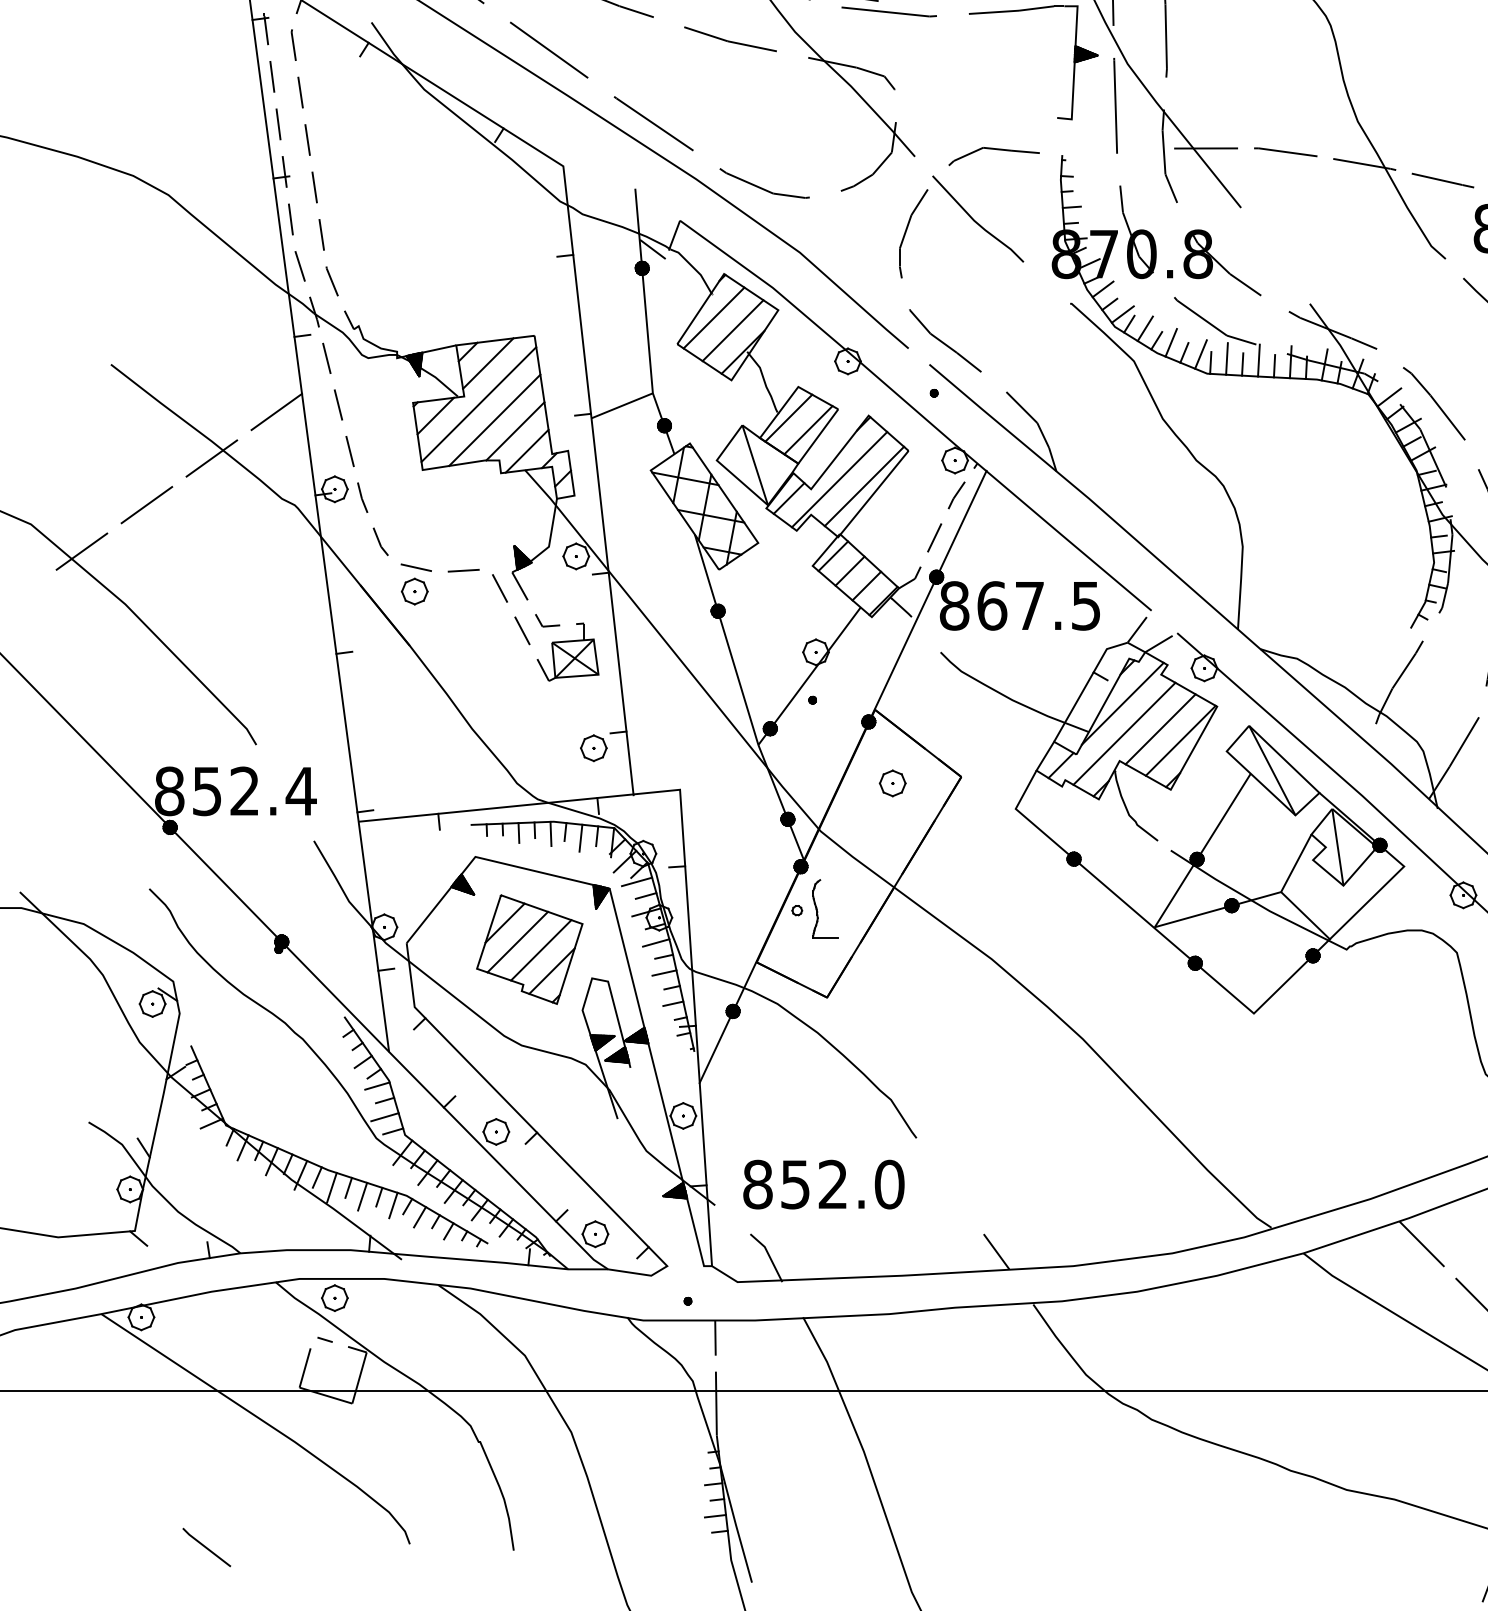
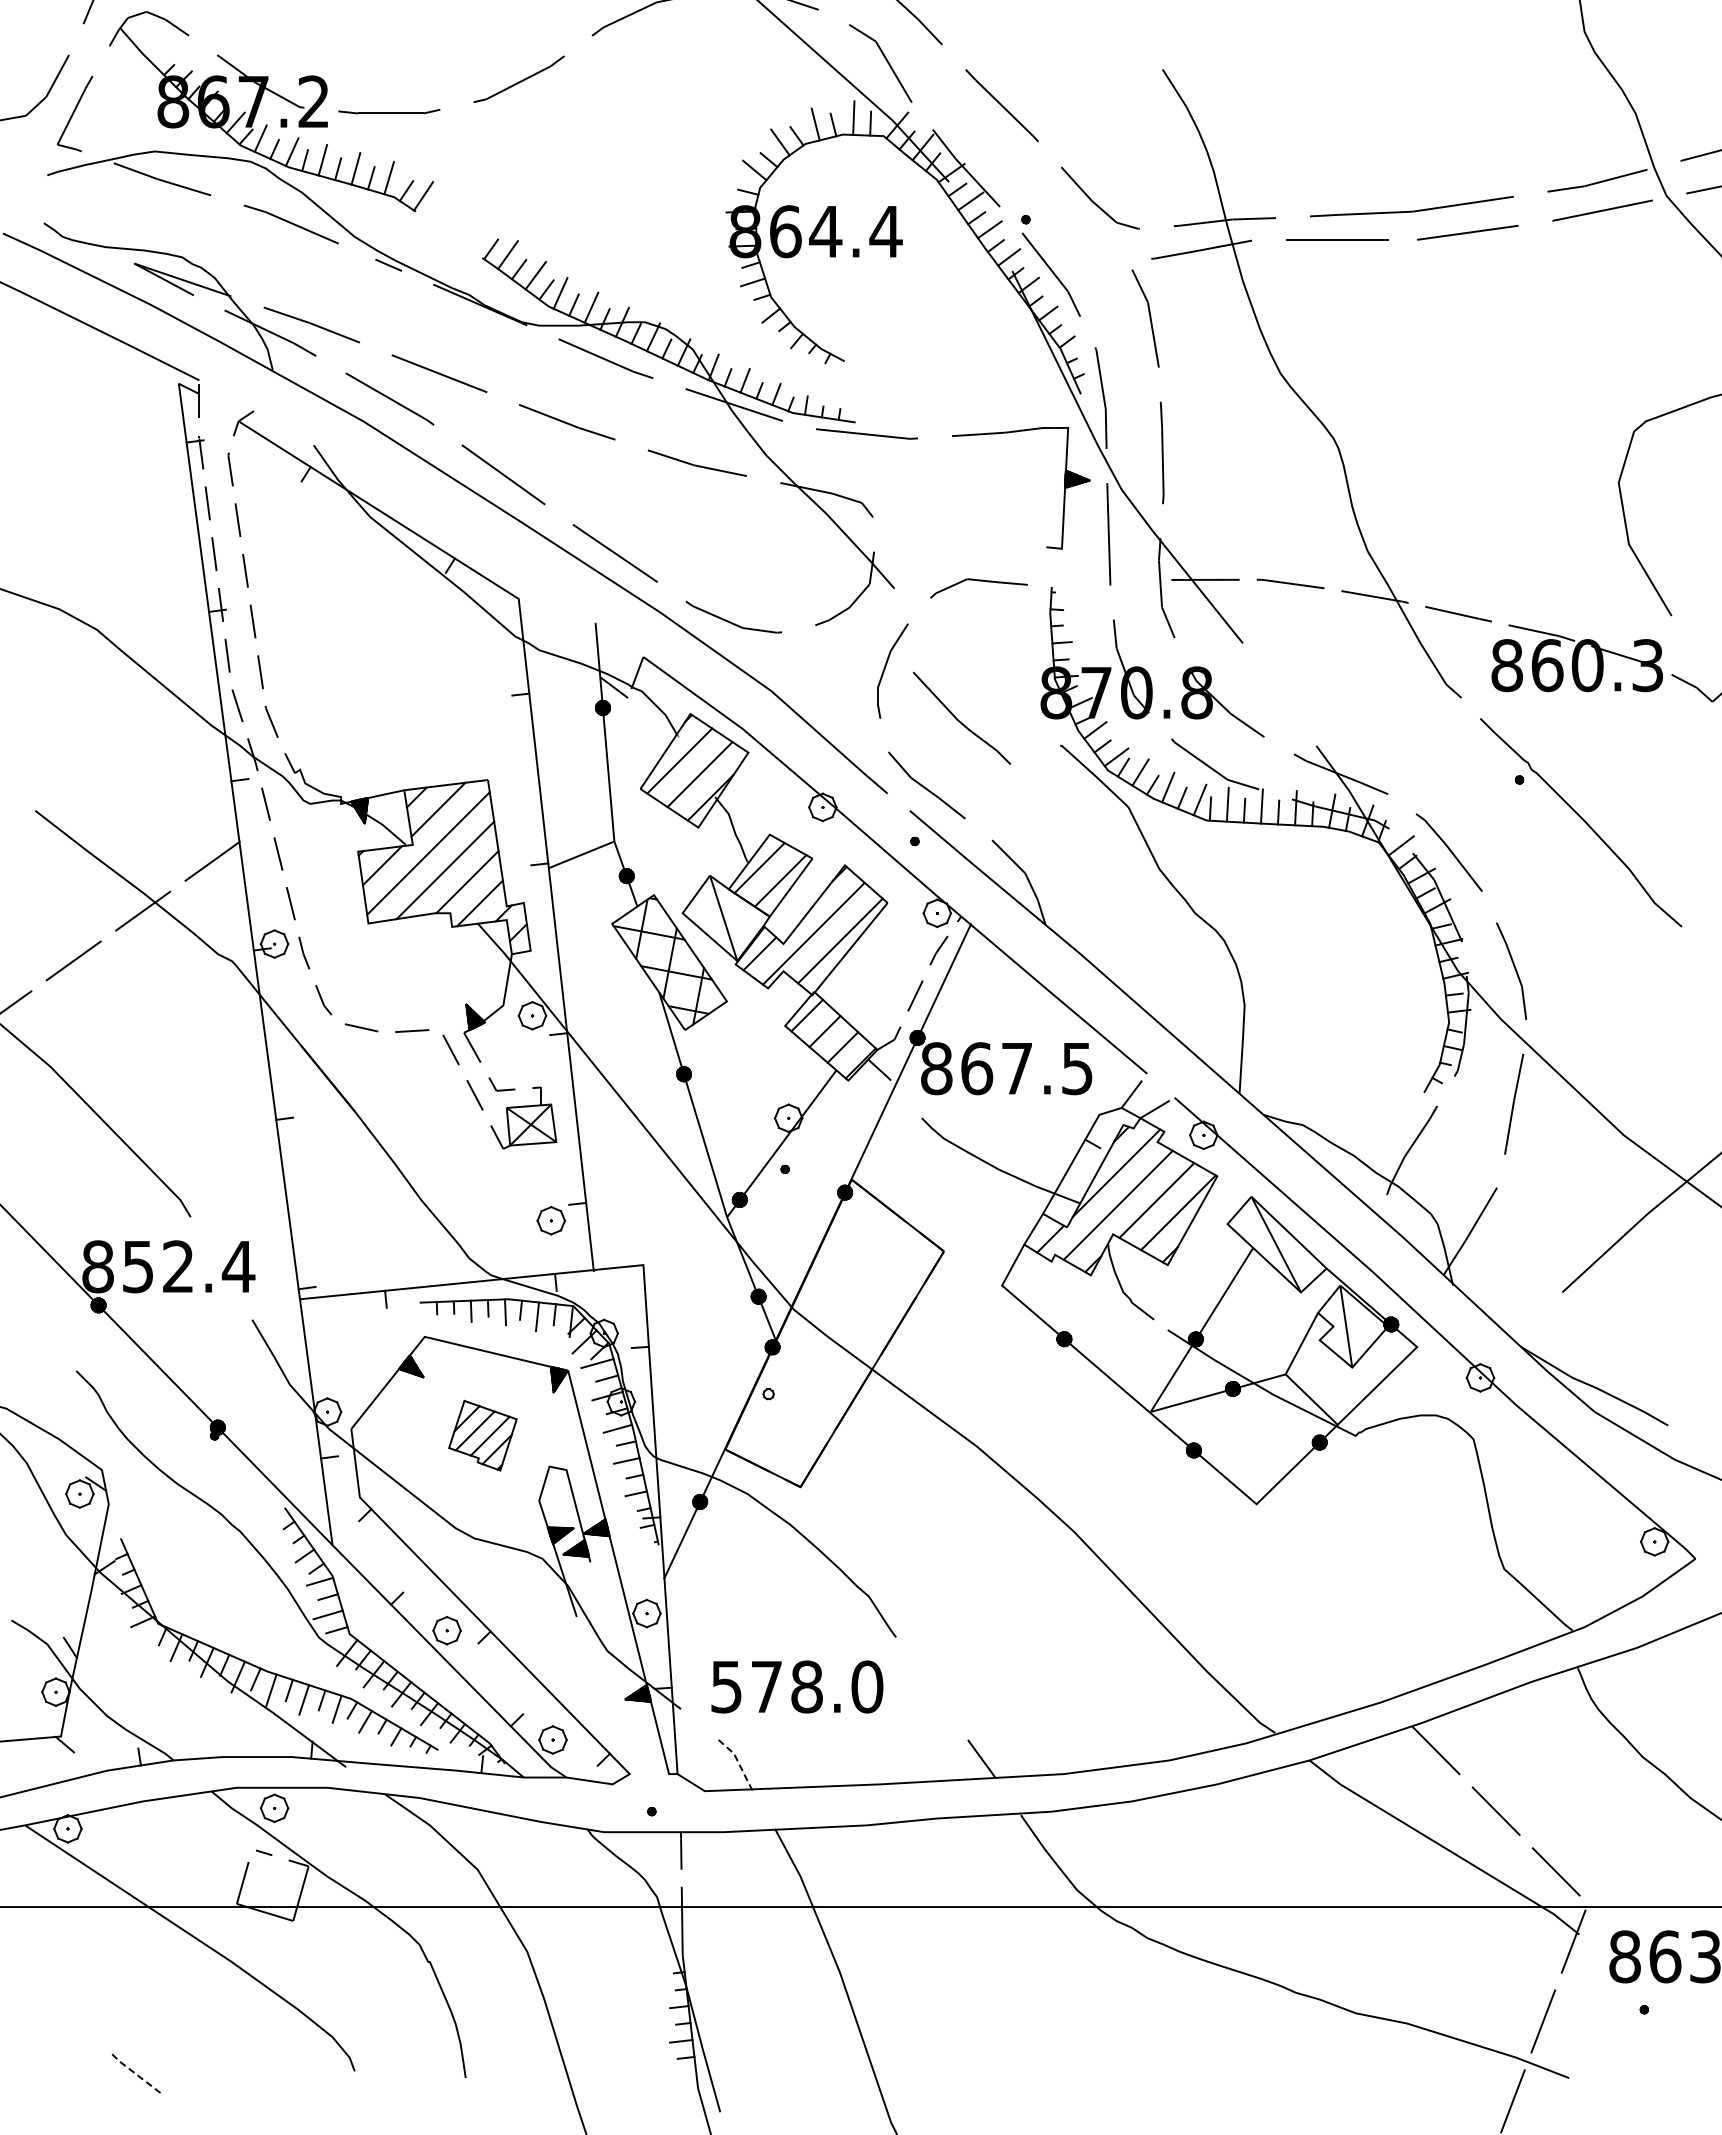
line: (975, 221) -> (959, 720), moved
part: (414, 591) -> (359, 1053), removed
part: (892, 783) -> (870, 1258), removed
part: (817, 909) -> (790, 1392), removed
part: (529, 949) -> (482, 1435), size x0.6
text: (795, 1184) -> (766, 1686), 852.0 -> 578.0
line: (769, 1256) -> (738, 1763), solid -> dashed
line: (205, 1547) -> (136, 2074), solid -> dashed

